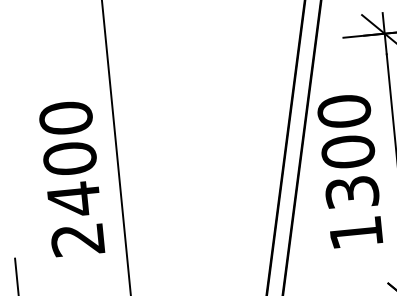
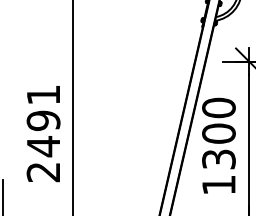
text: (67, 139) -> (43, 108), 2400 -> 2491

